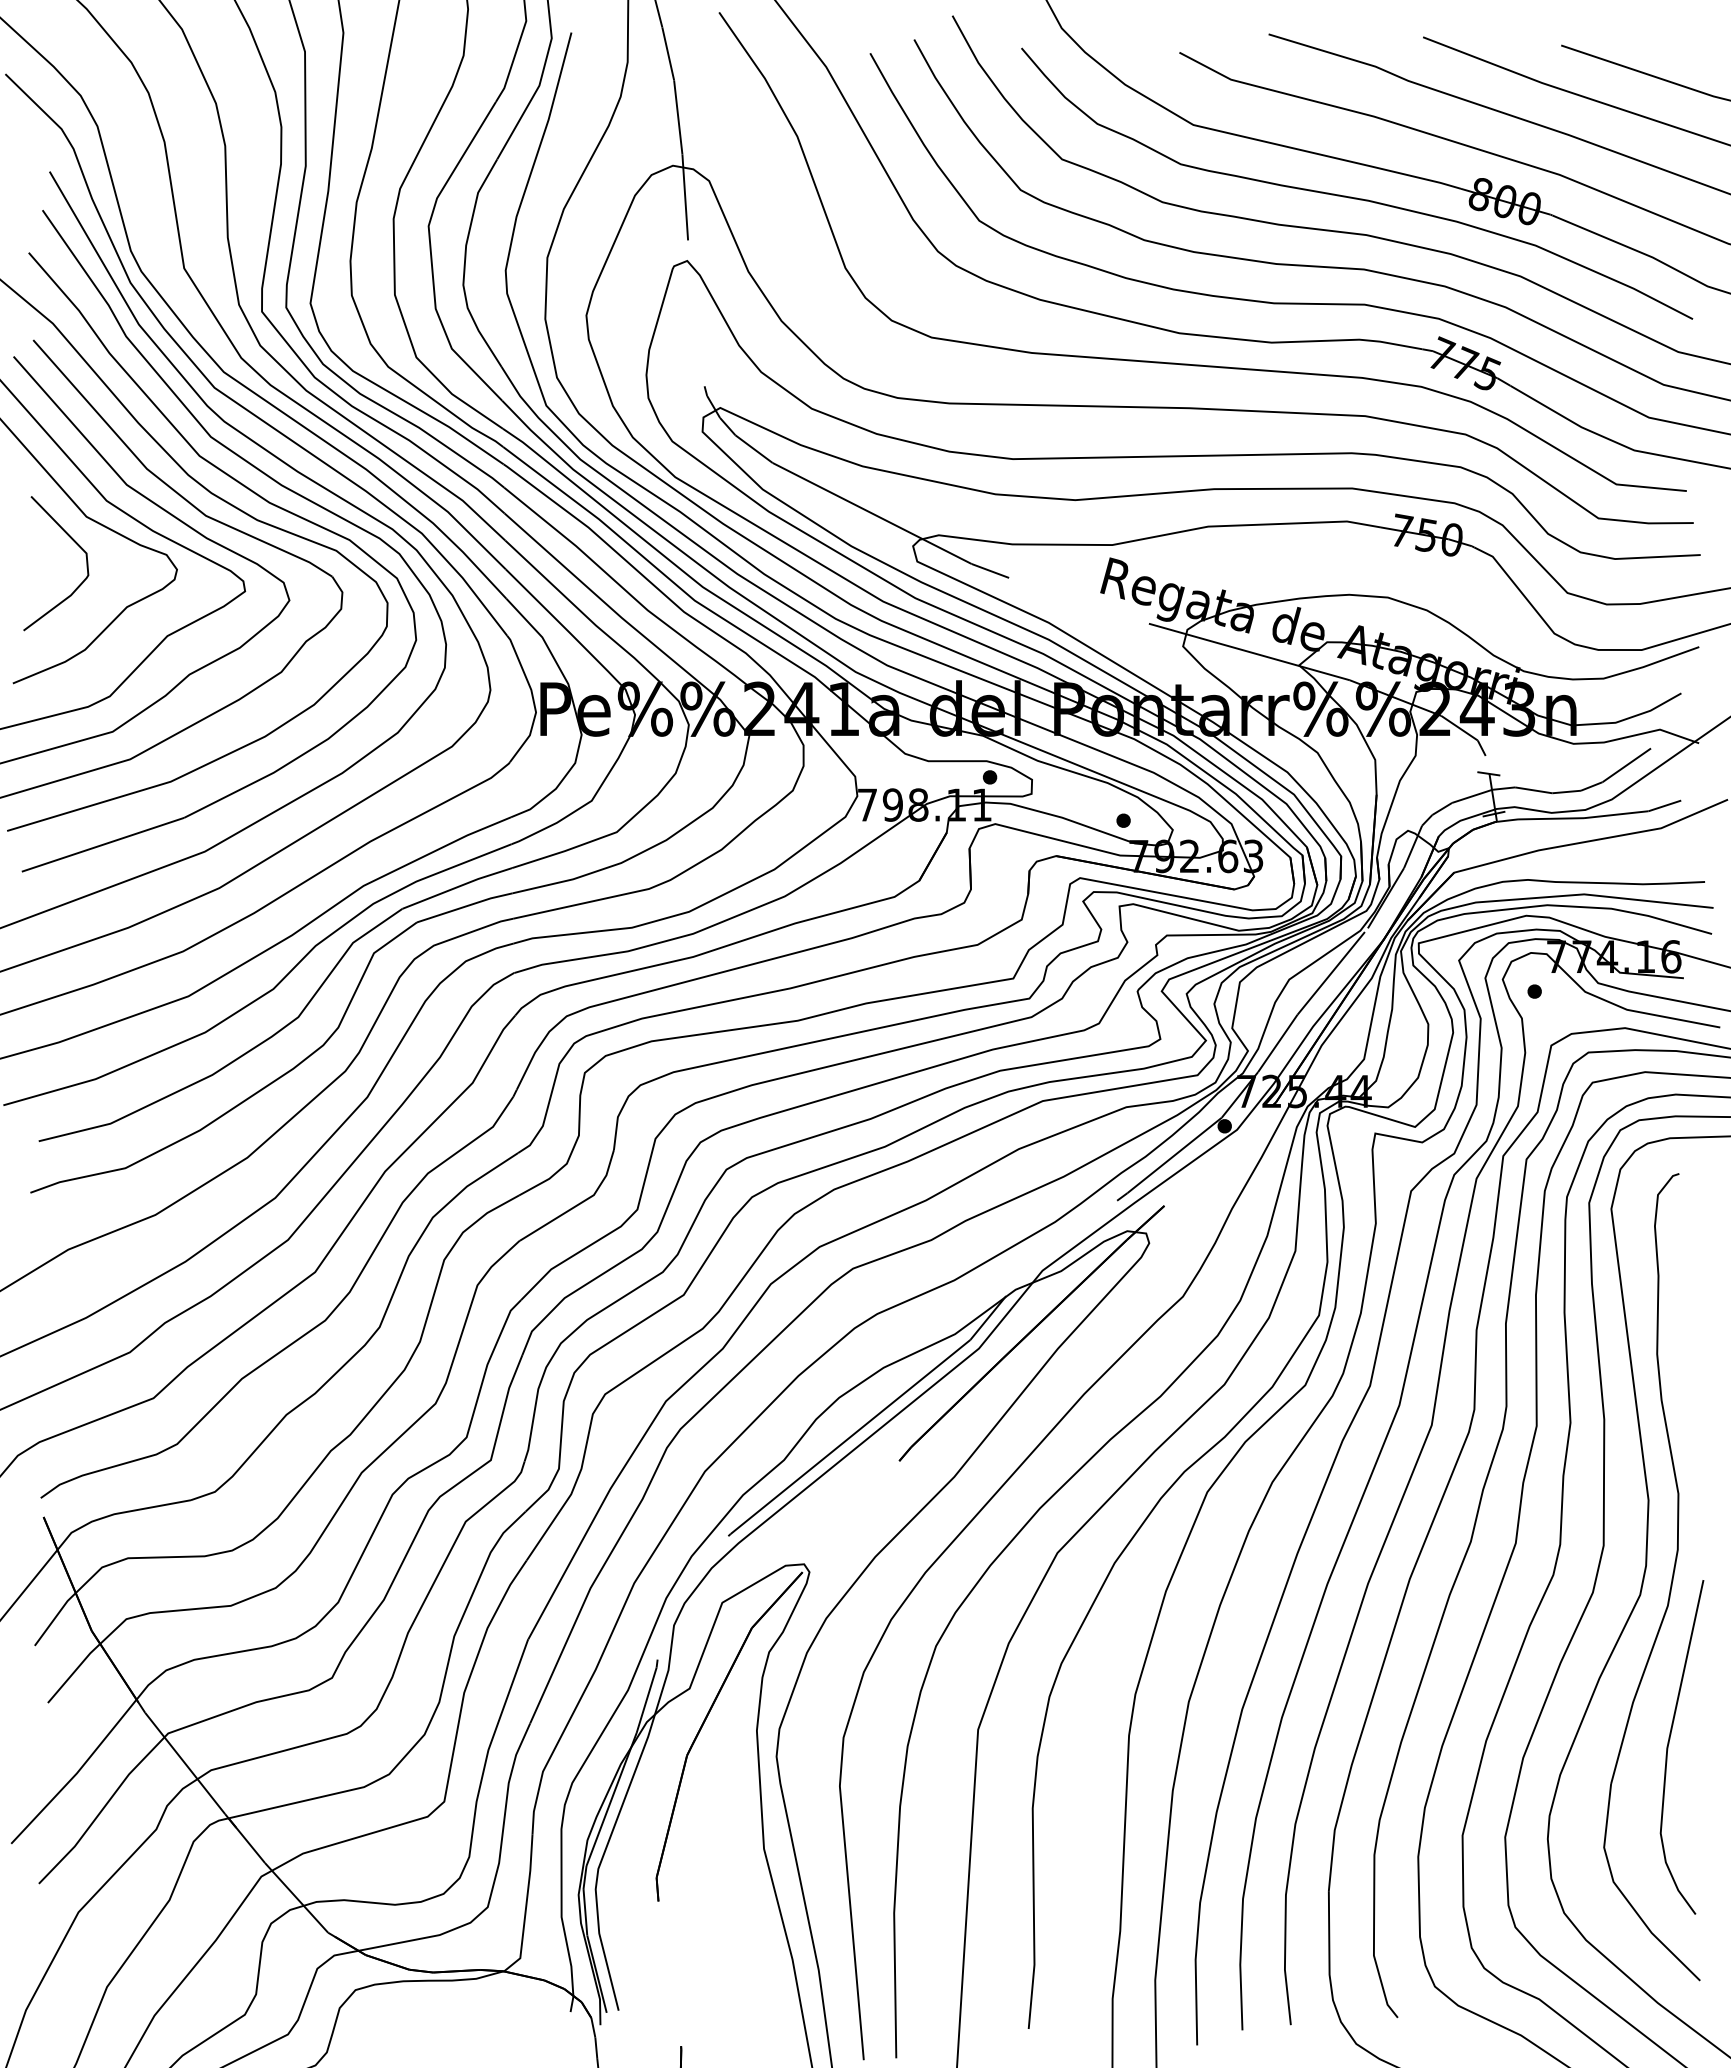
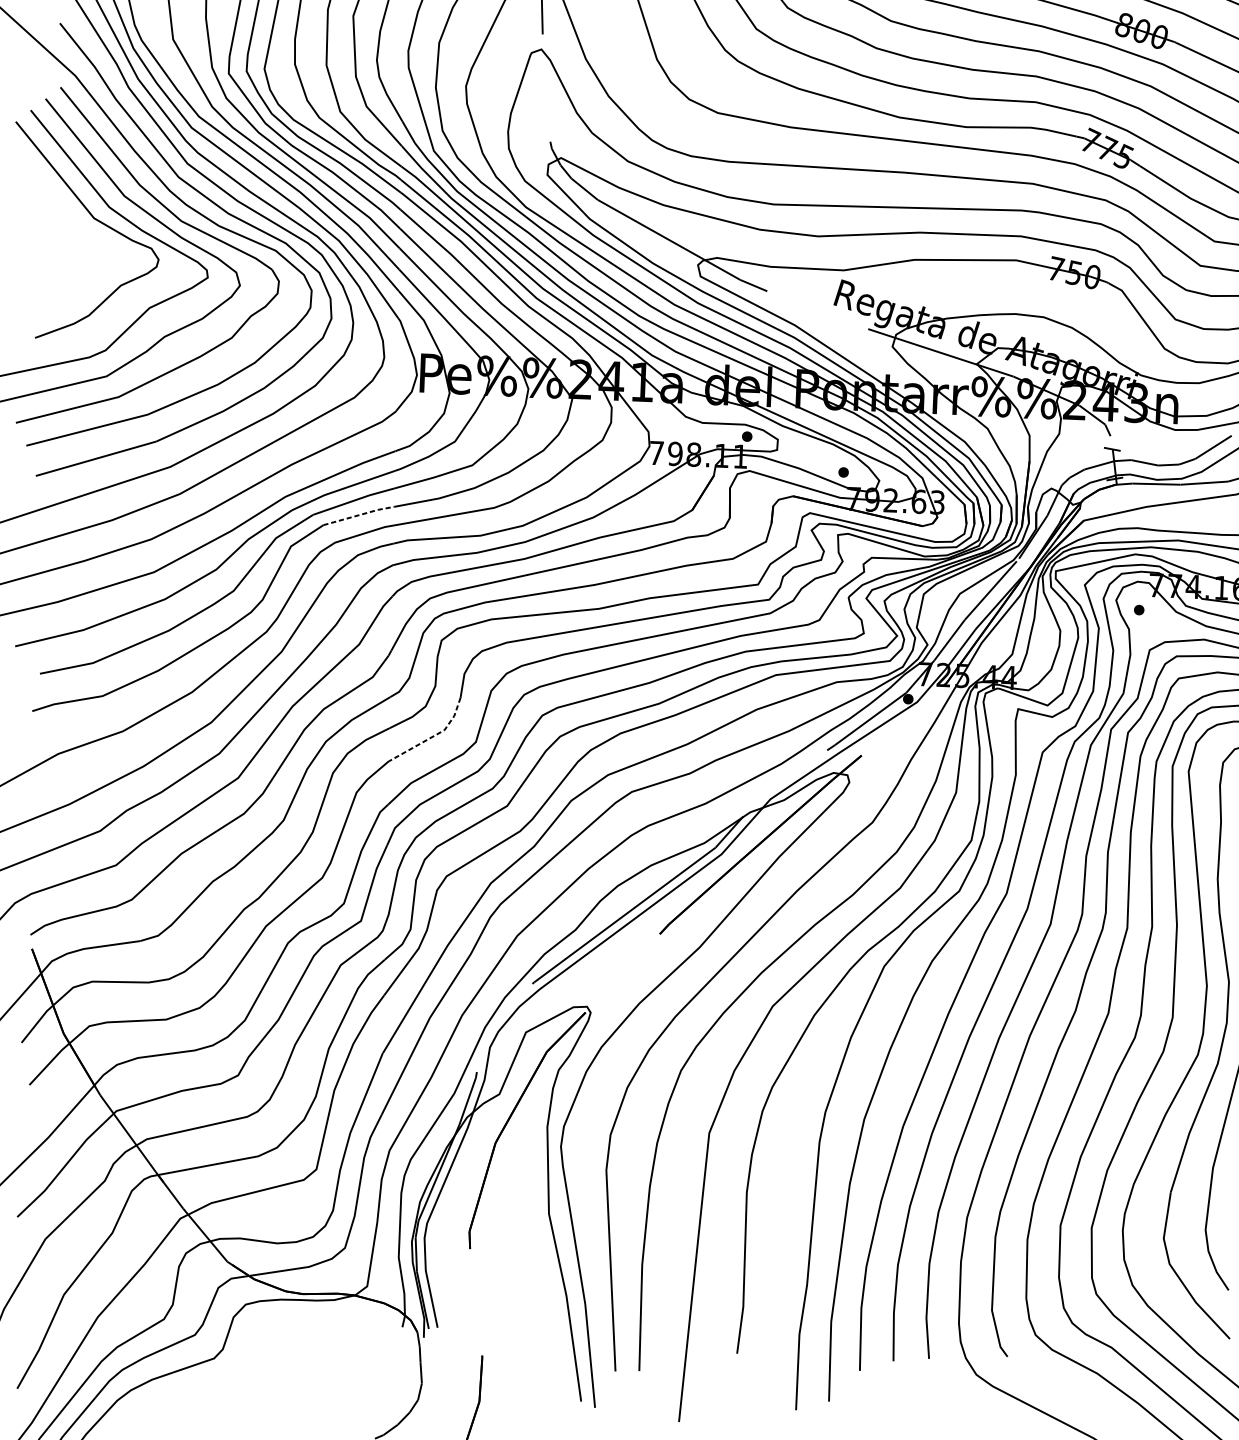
curve: (75, 543) -> (85, 237), removed
line: (465, 906) -> (359, 515), solid -> dashed
line: (579, 1204) -> (433, 736), solid -> dashed

